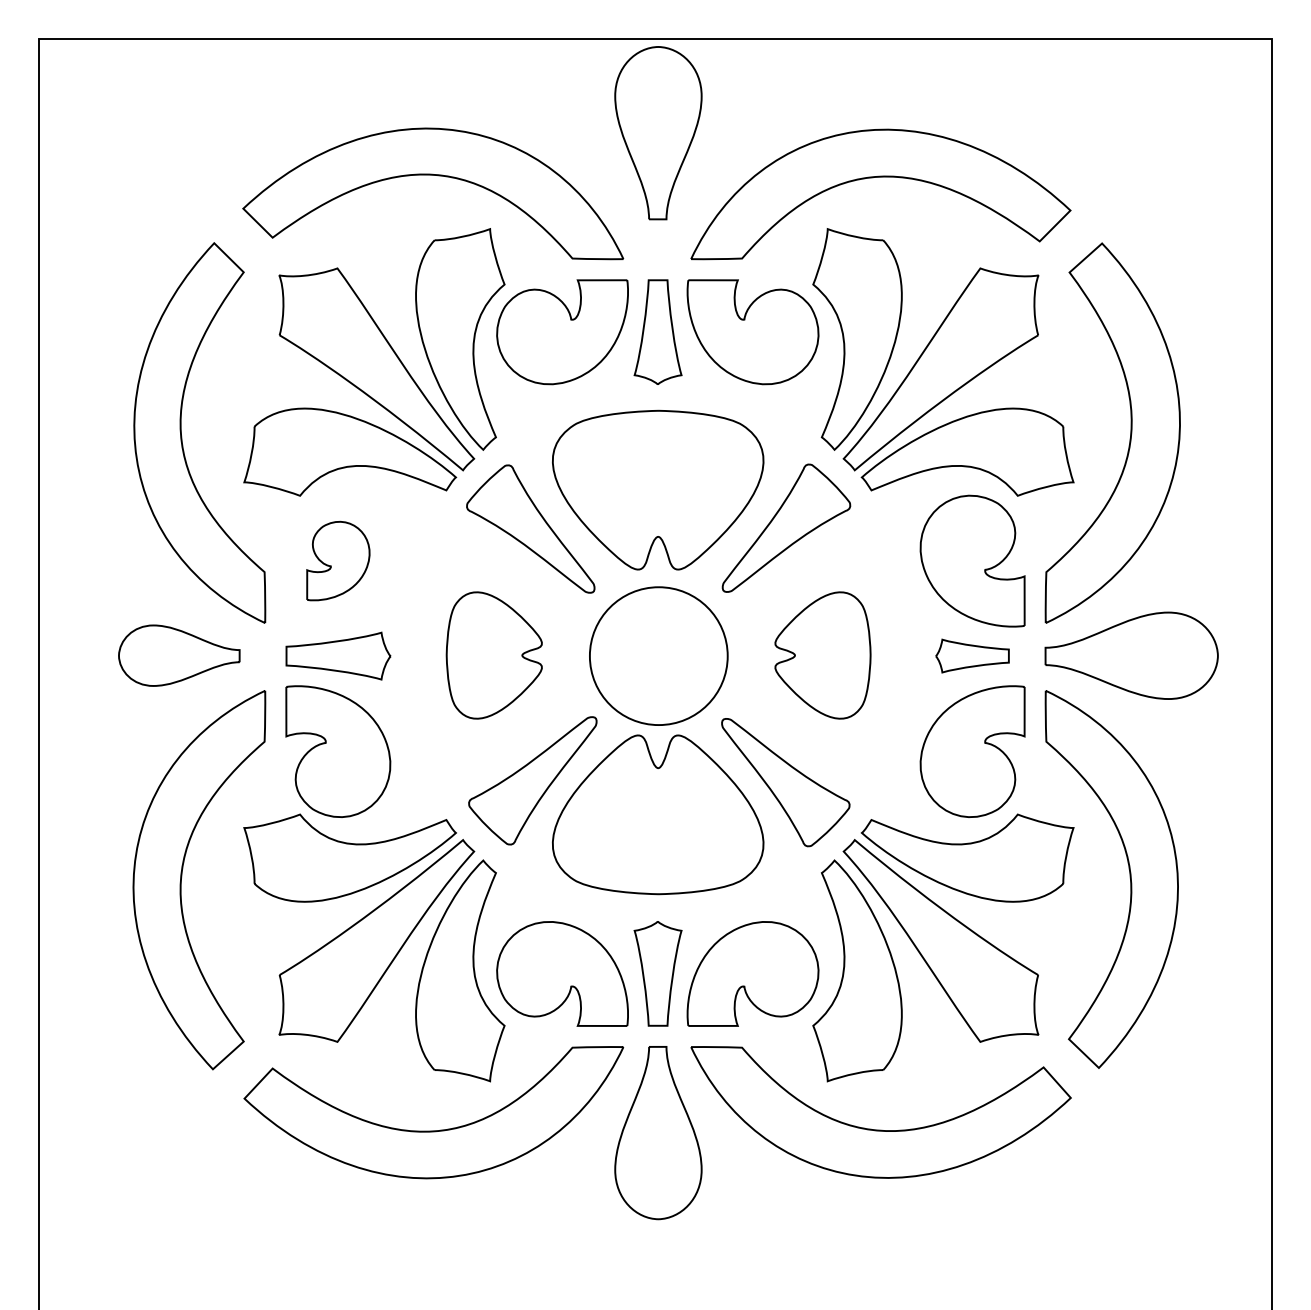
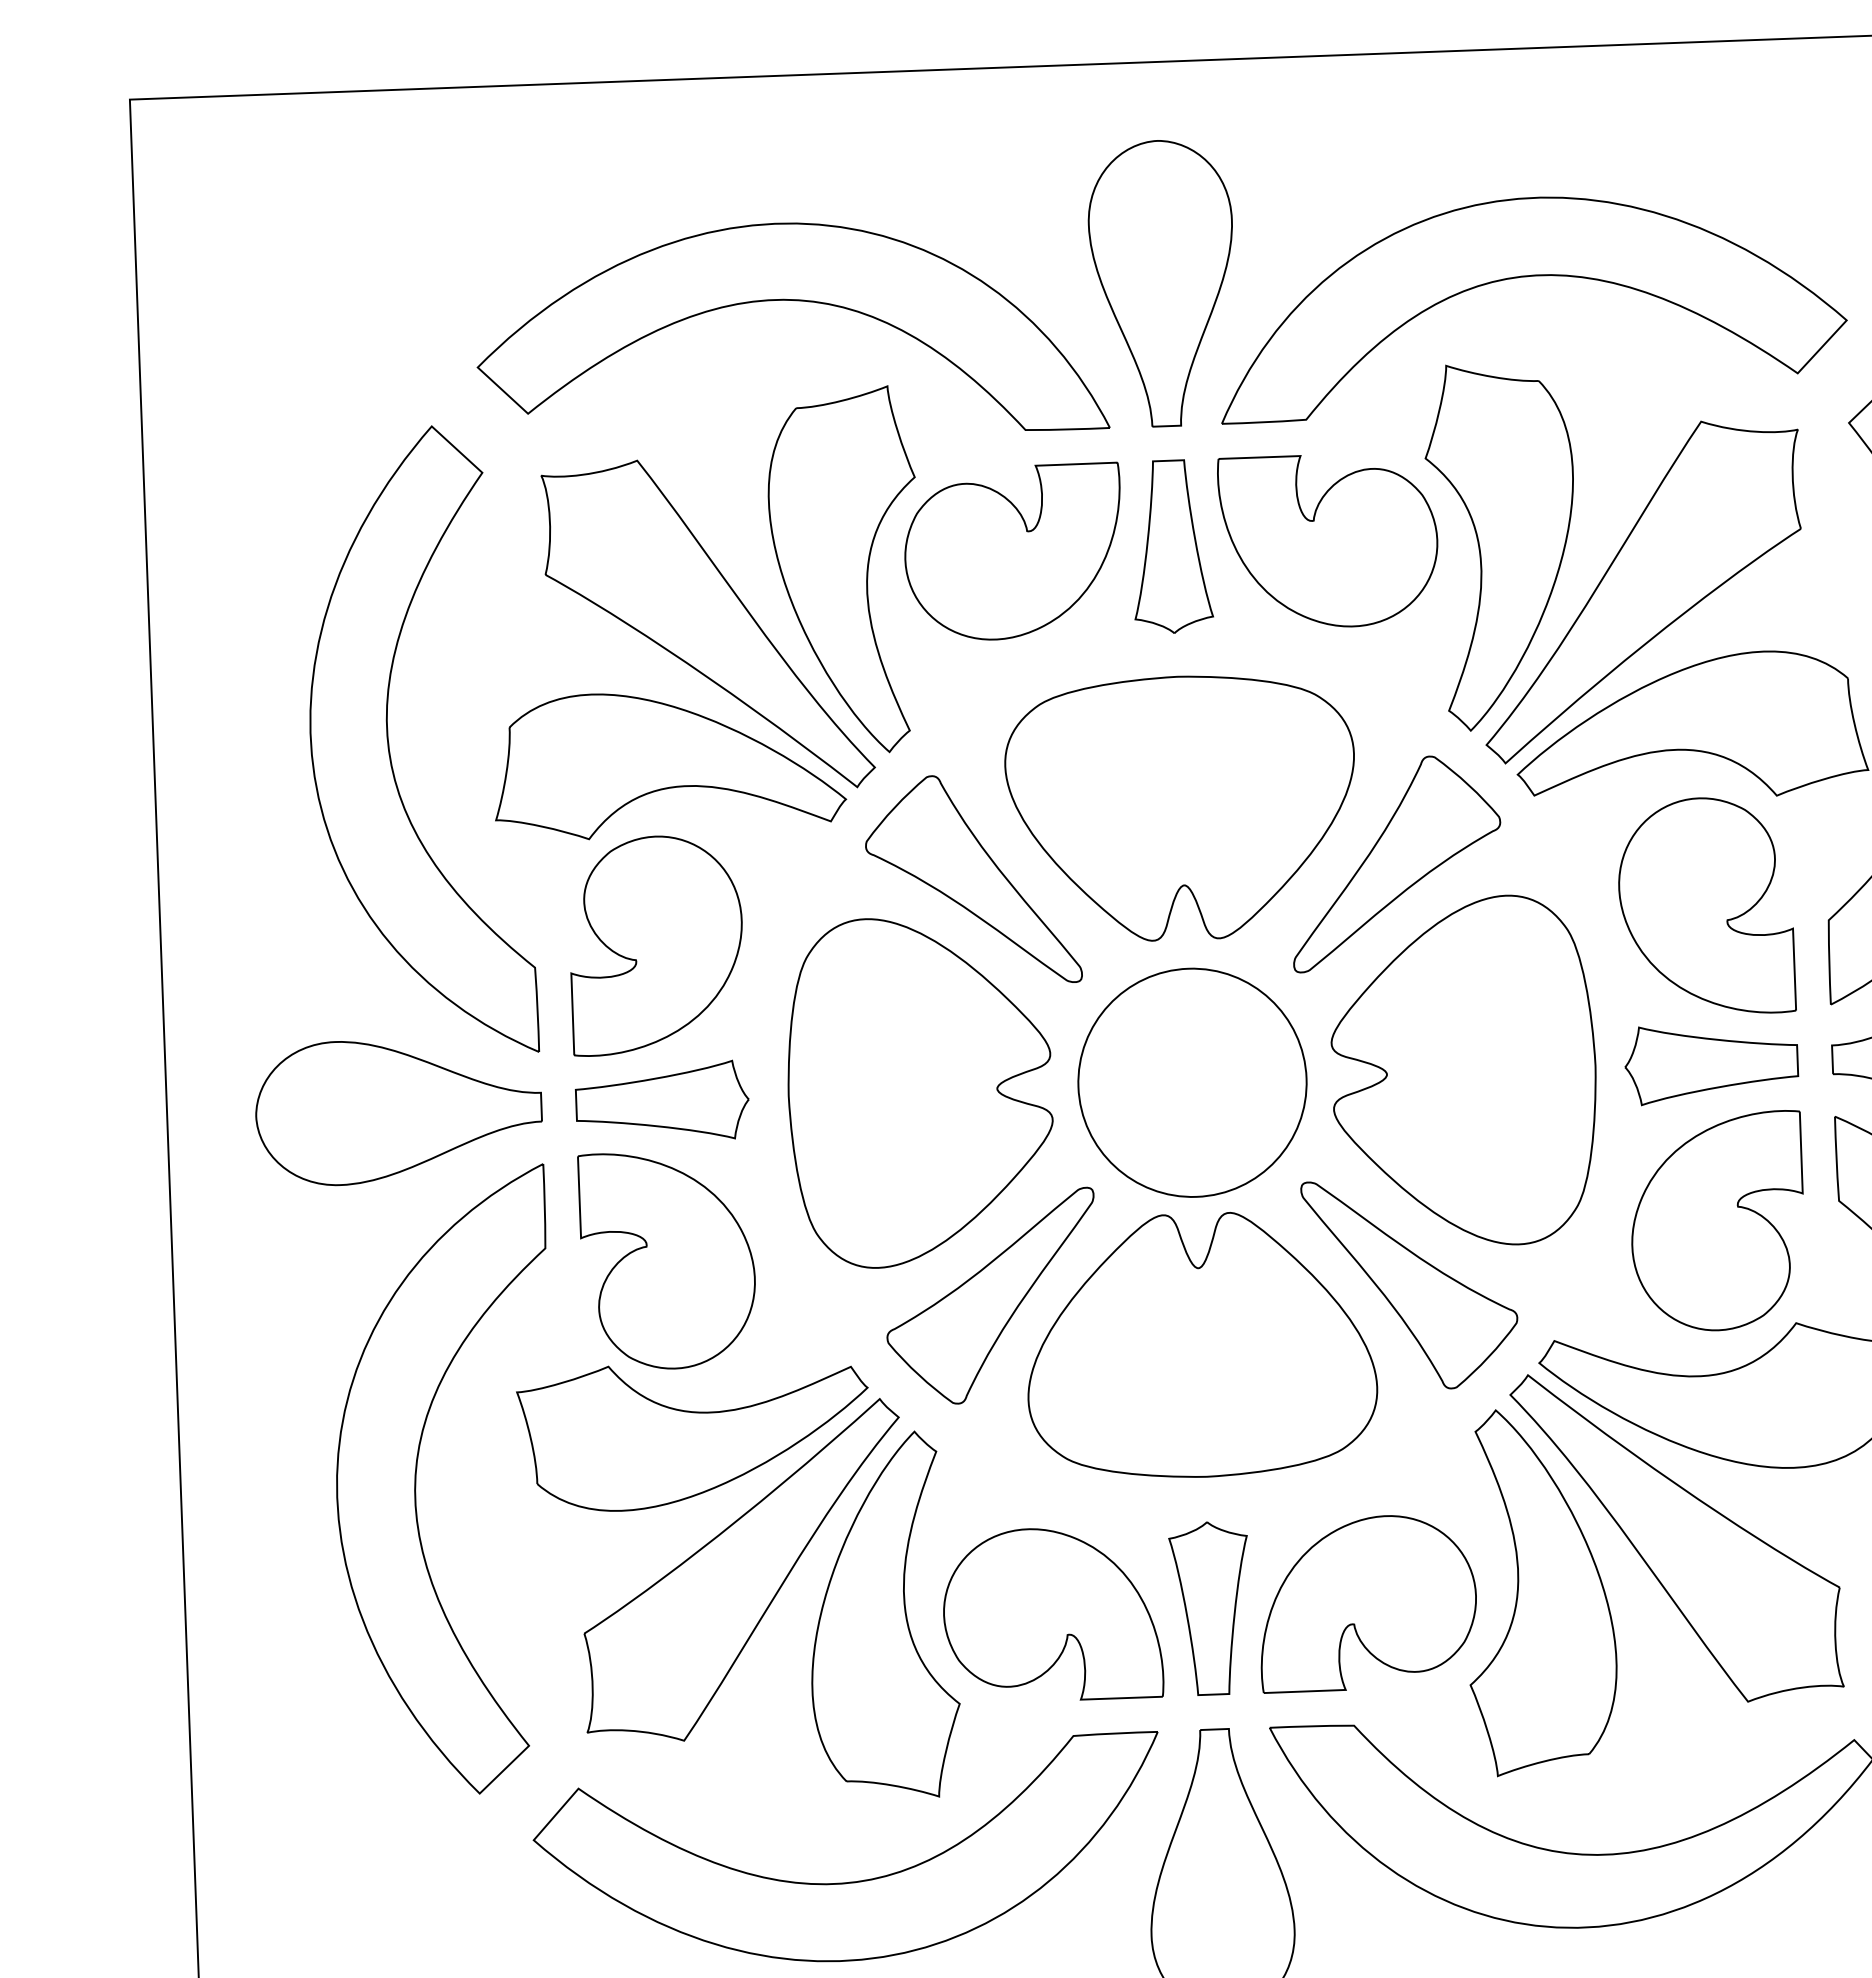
part: (658, 133) -> (1162, 284), moved
part: (338, 560) -> (656, 943), size x1.67
part: (179, 655) -> (399, 1110), size x1.43
part: (494, 655) -> (920, 1091), size x1.67
part: (822, 655) -> (1463, 1071), size x1.67
part: (972, 655) -> (1711, 1062), size x1.43

